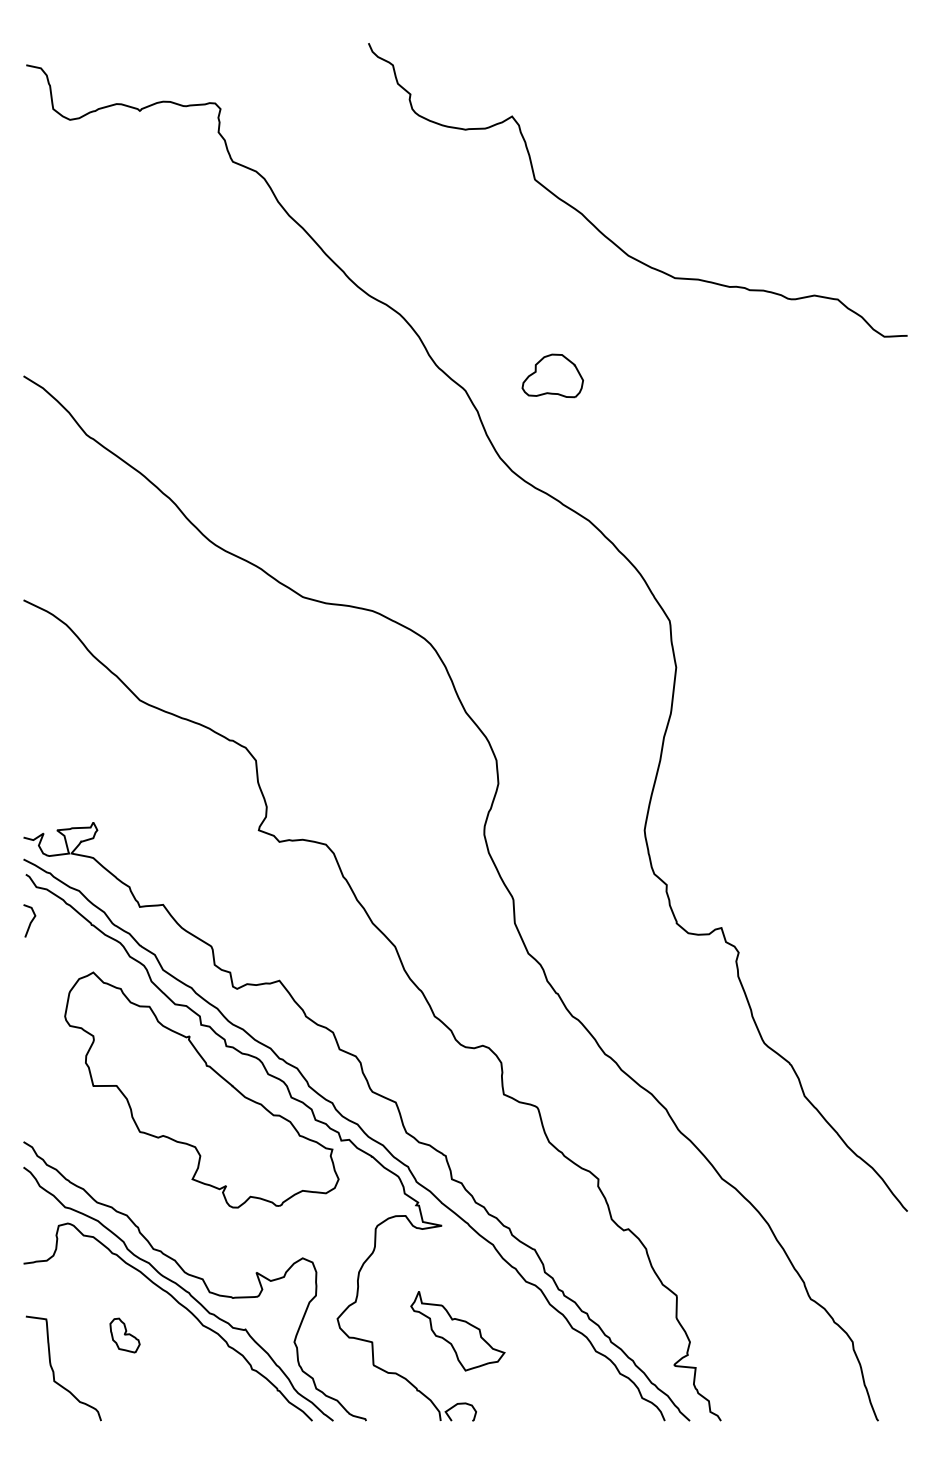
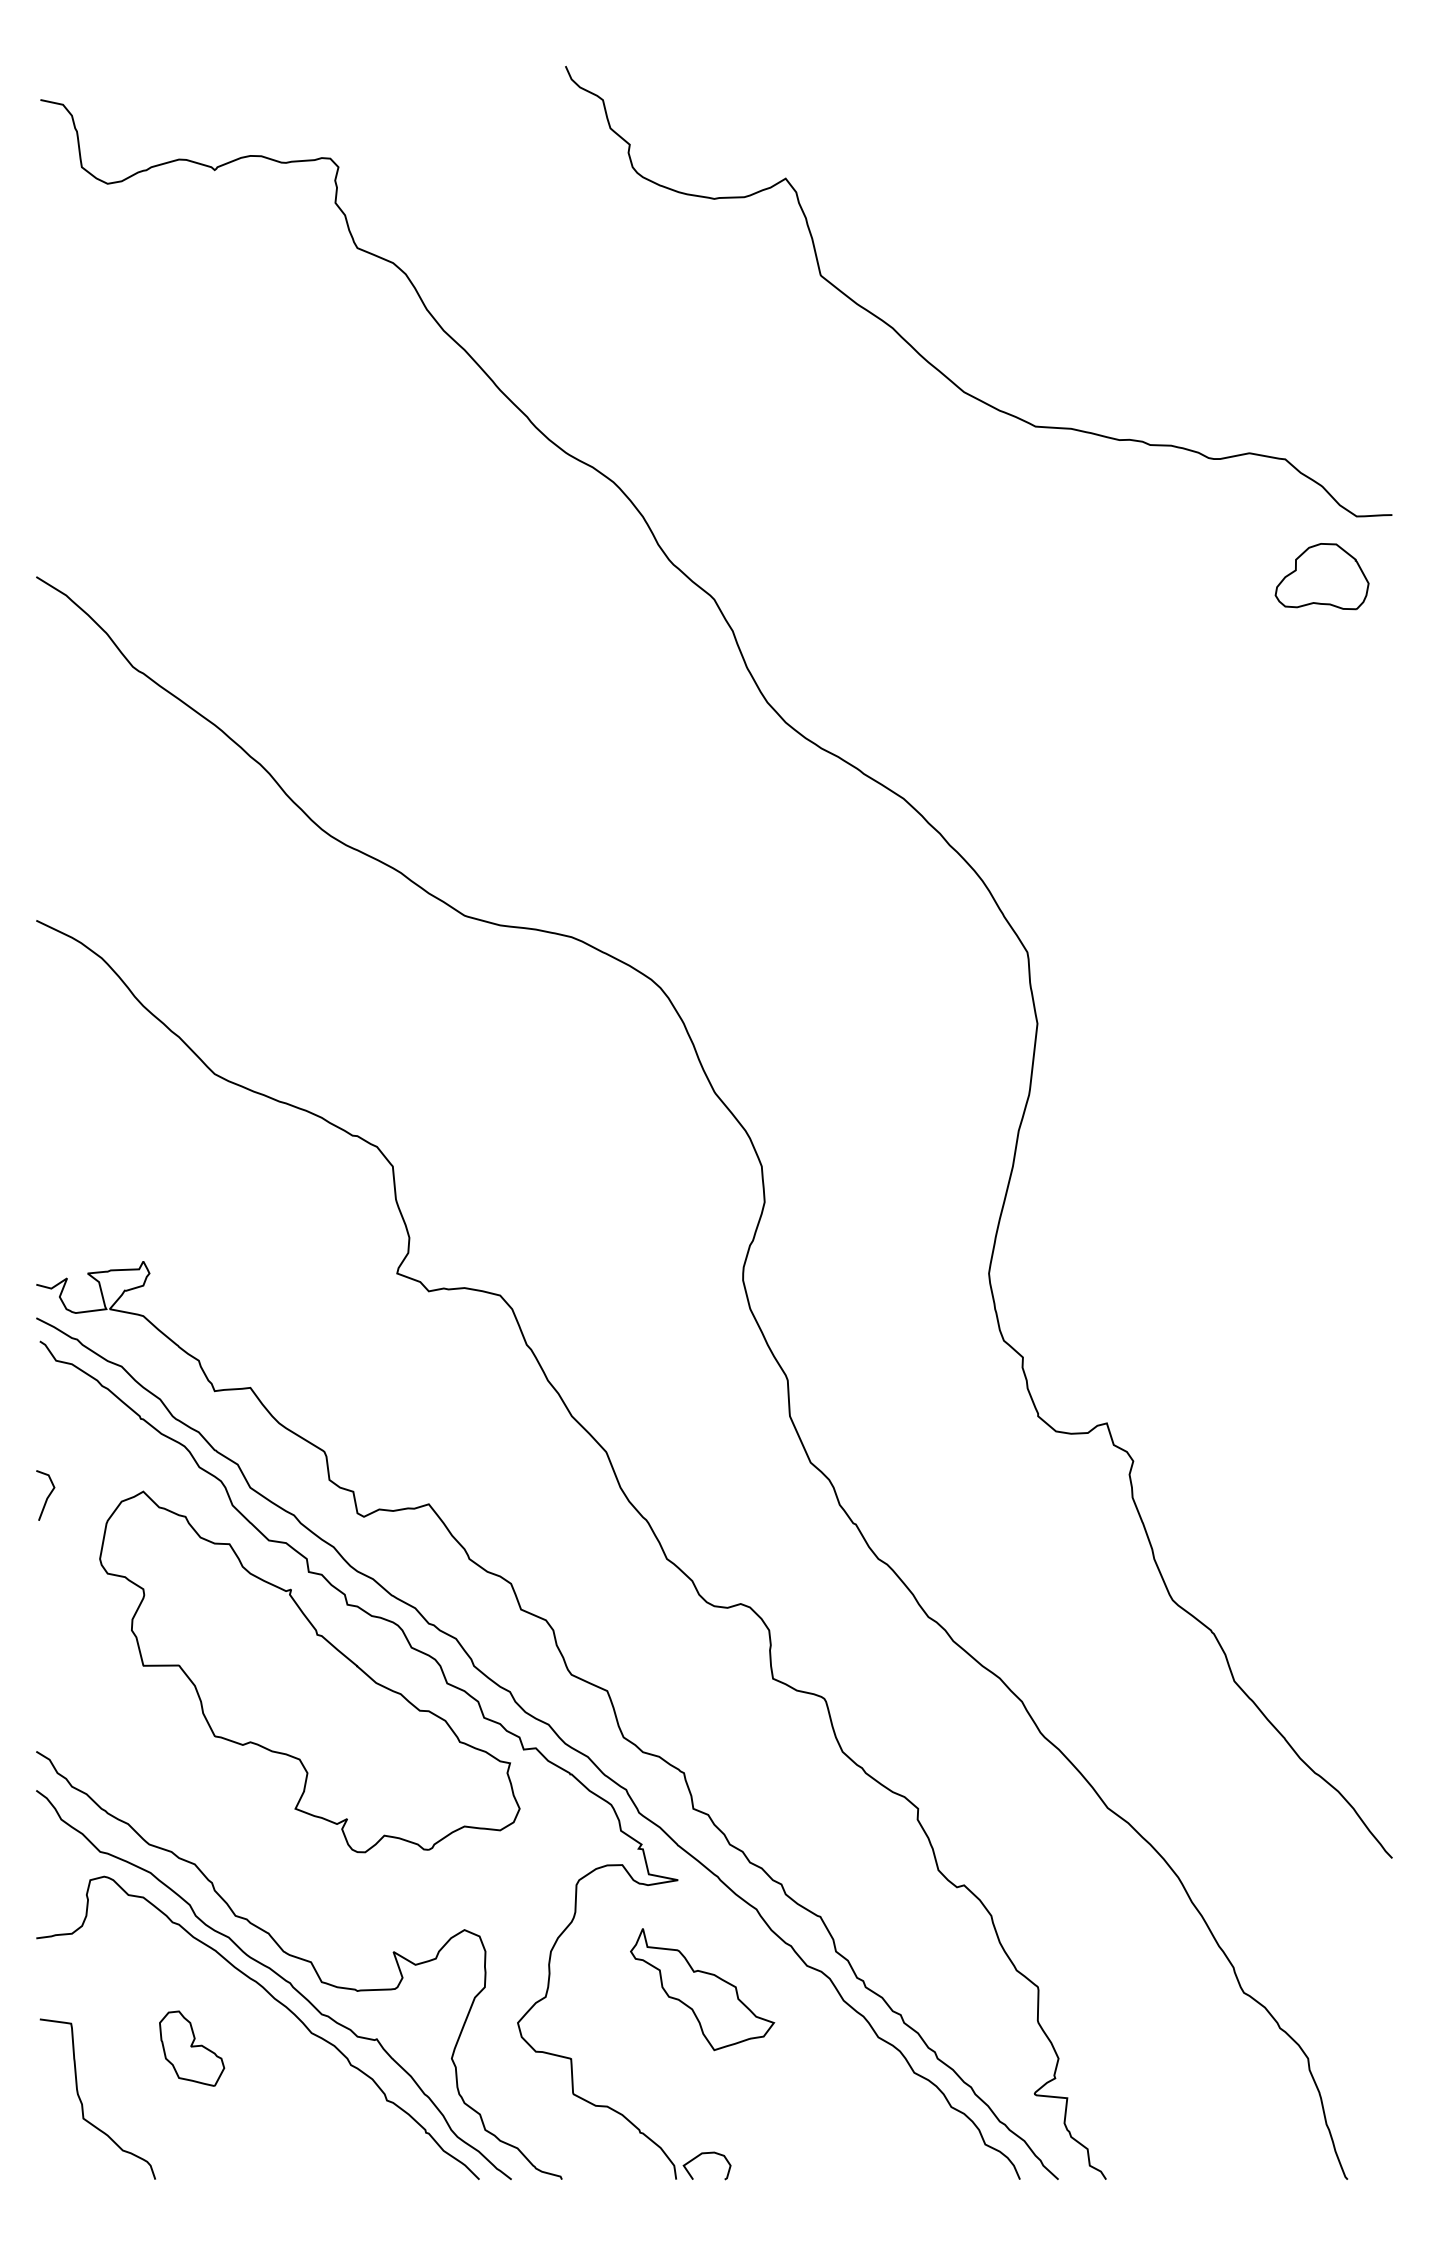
part: (552, 375) -> (1321, 575), moved
line: (30, 921) -> (46, 1496), moved
part: (457, 1331) -> (701, 1990), moved
part: (124, 1335) -> (191, 2048), size x1.43

